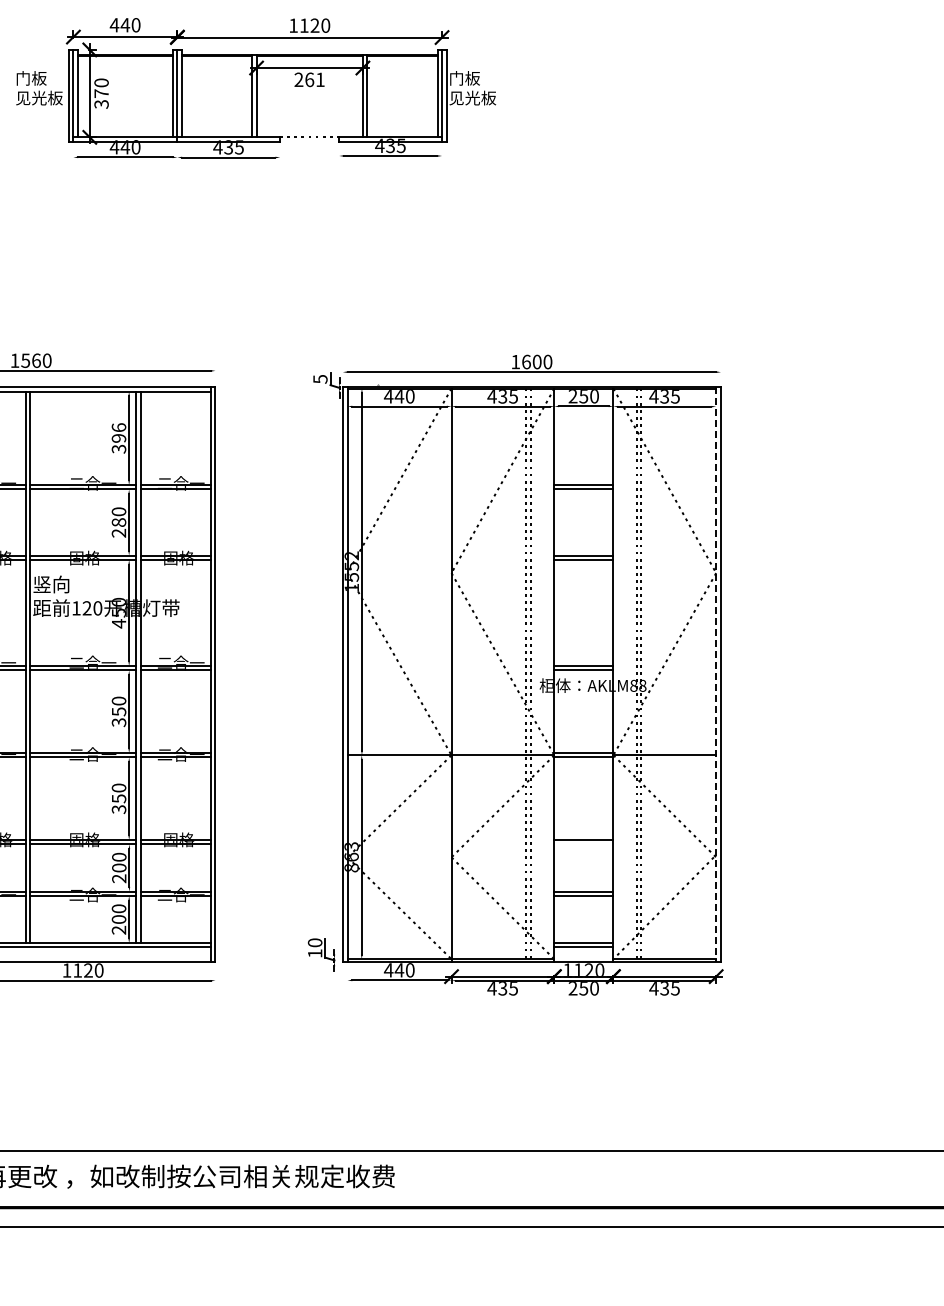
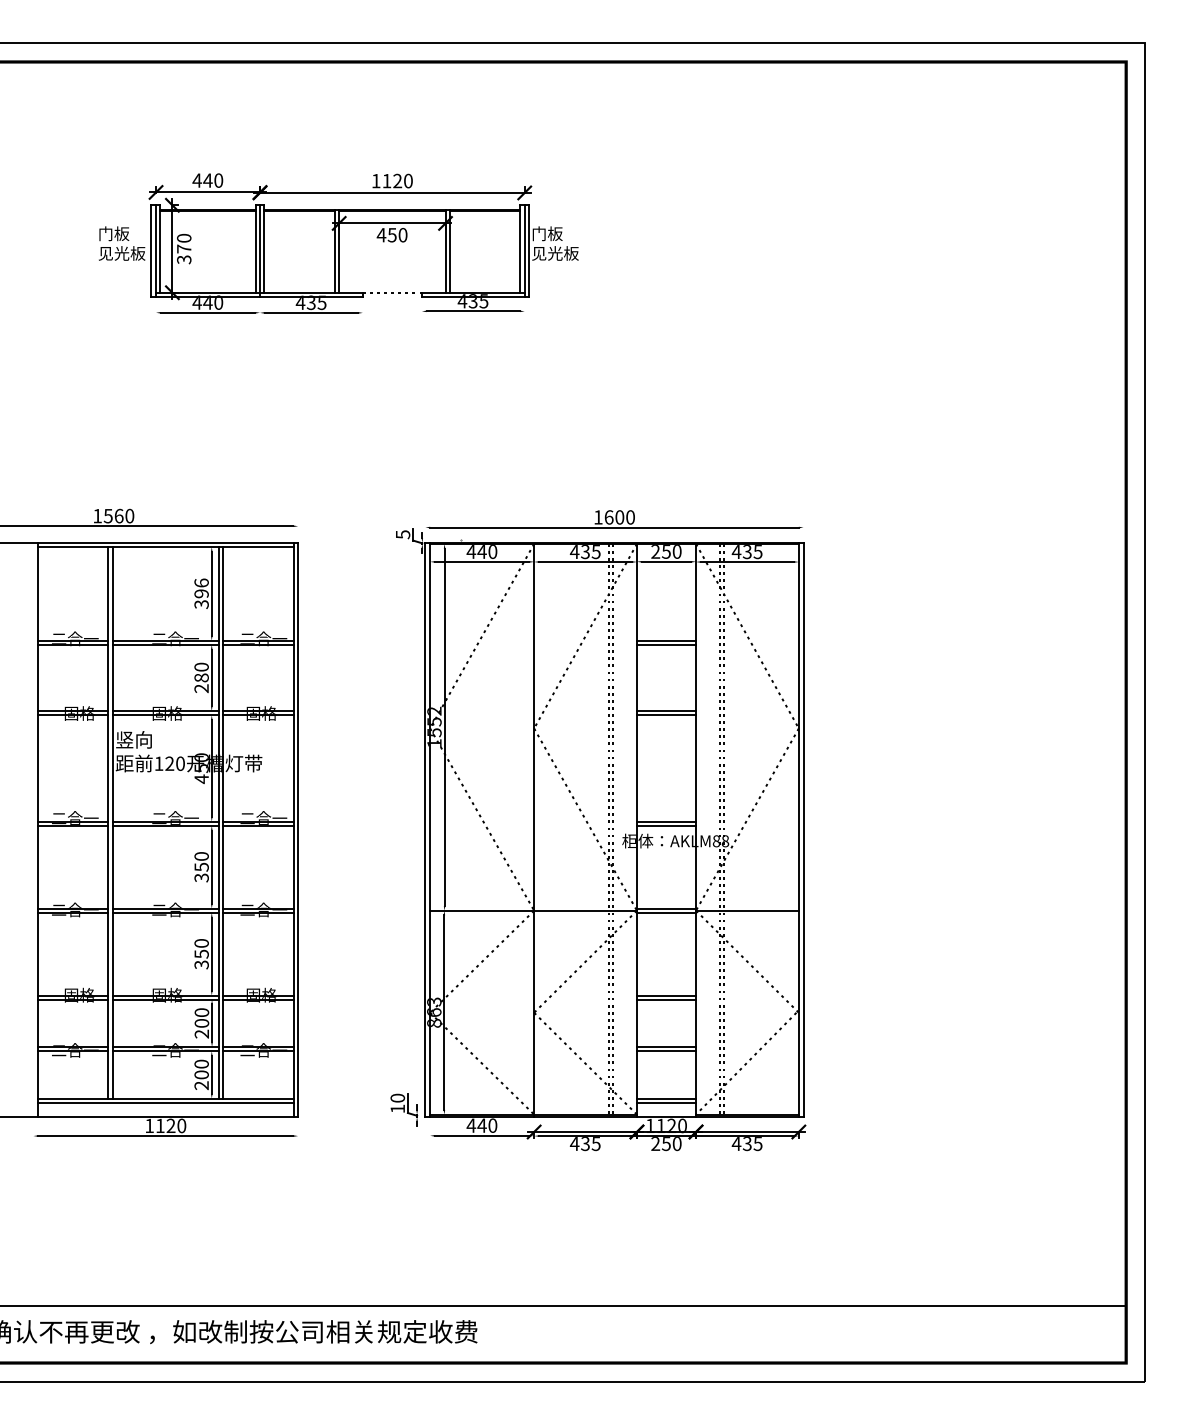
text: (308, 80) -> (391, 235), 261 -> 450
line: (715, 675) -> (798, 830), dashed -> solid
line: (583, 844) -> (666, 999), added

